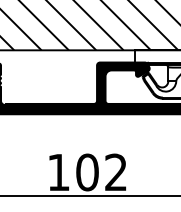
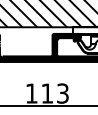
text: (100, 172) -> (54, 93), 102 -> 113

